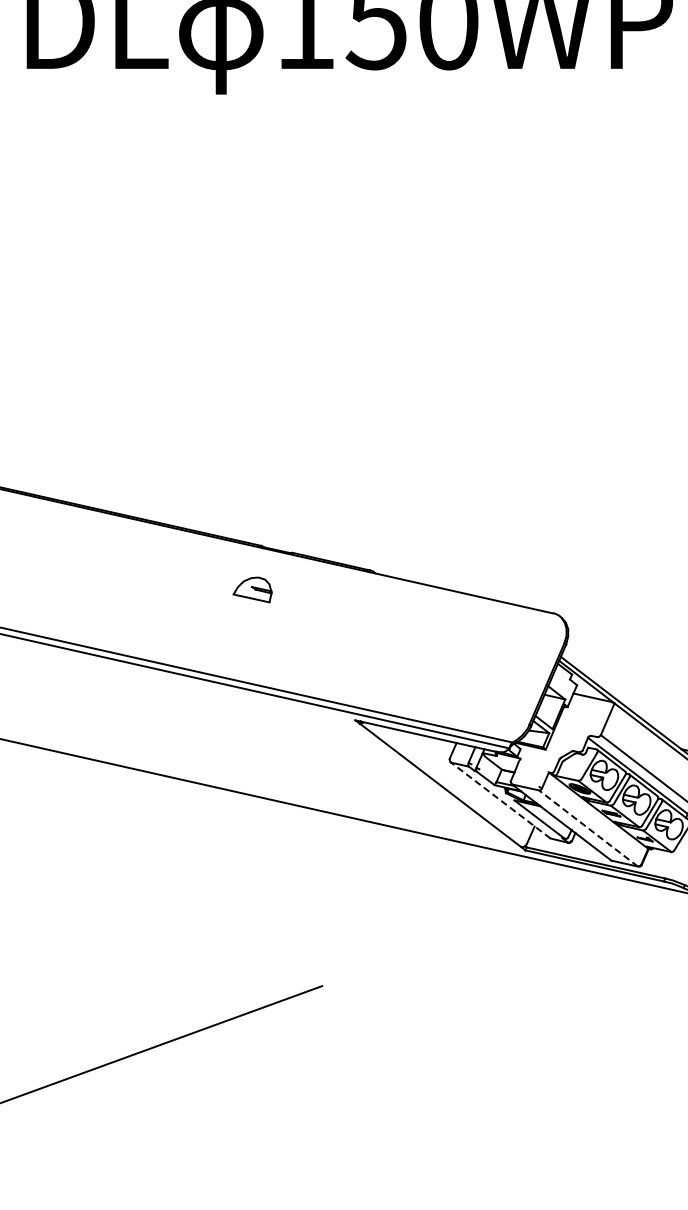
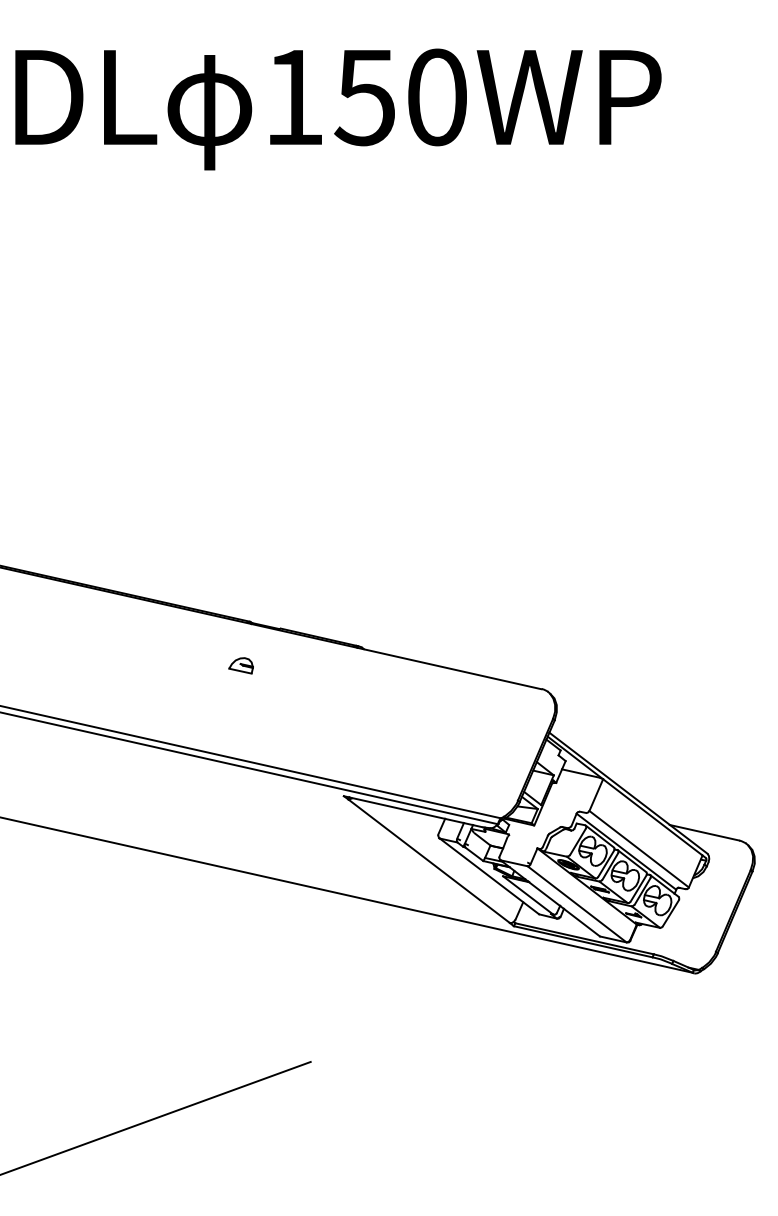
part: (251, 589) -> (240, 665), size x0.62
line: (500, 800) -> (489, 876), dashed -> solid
line: (587, 828) -> (576, 904), dashed -> solid

